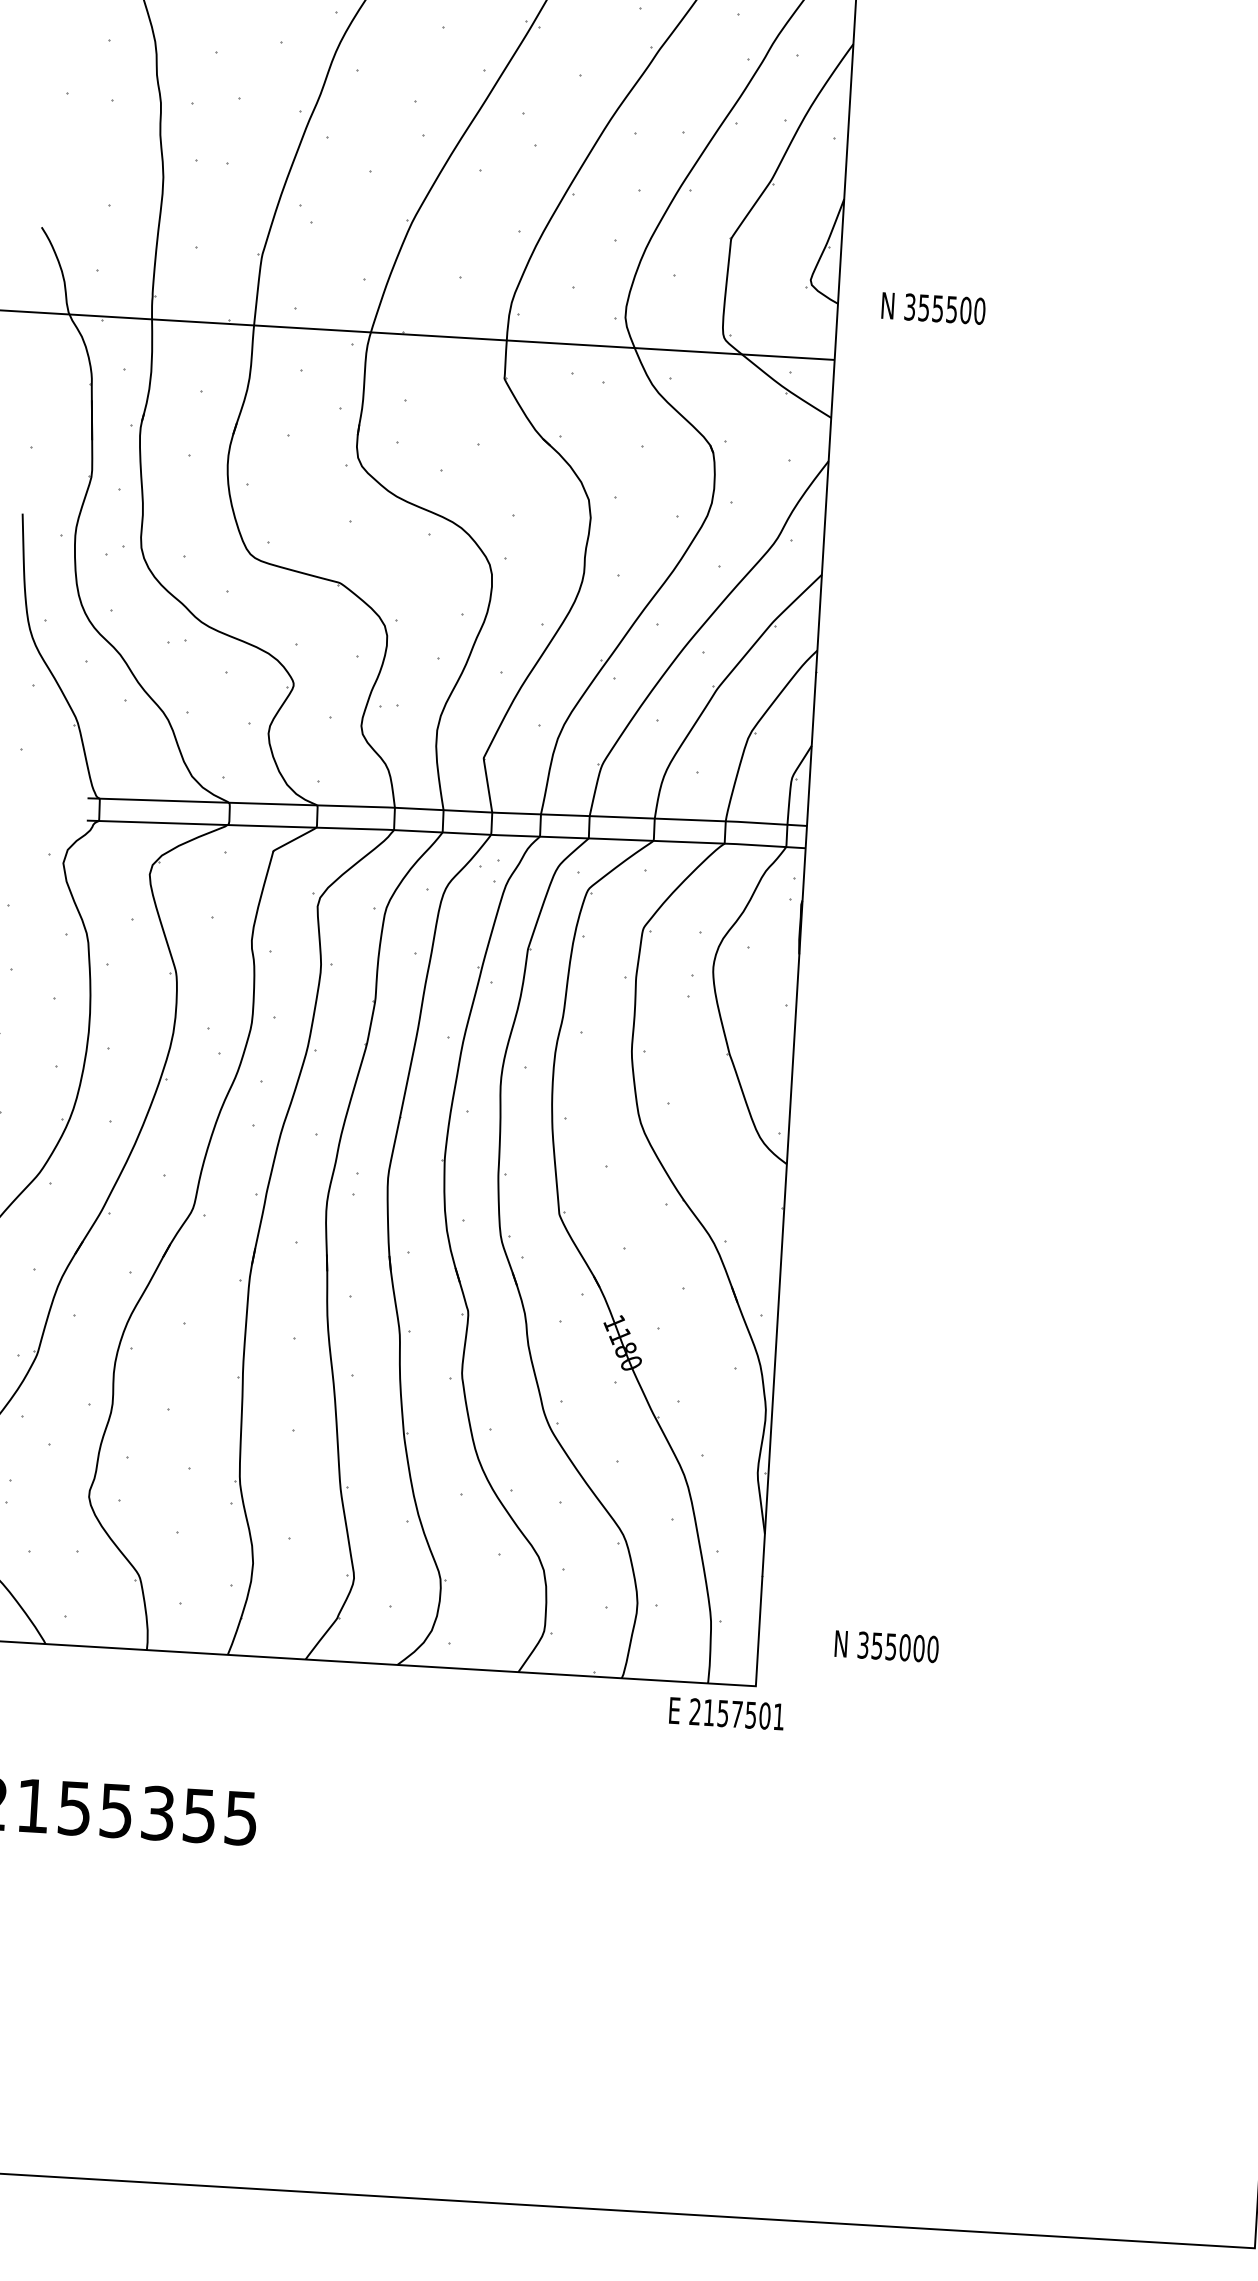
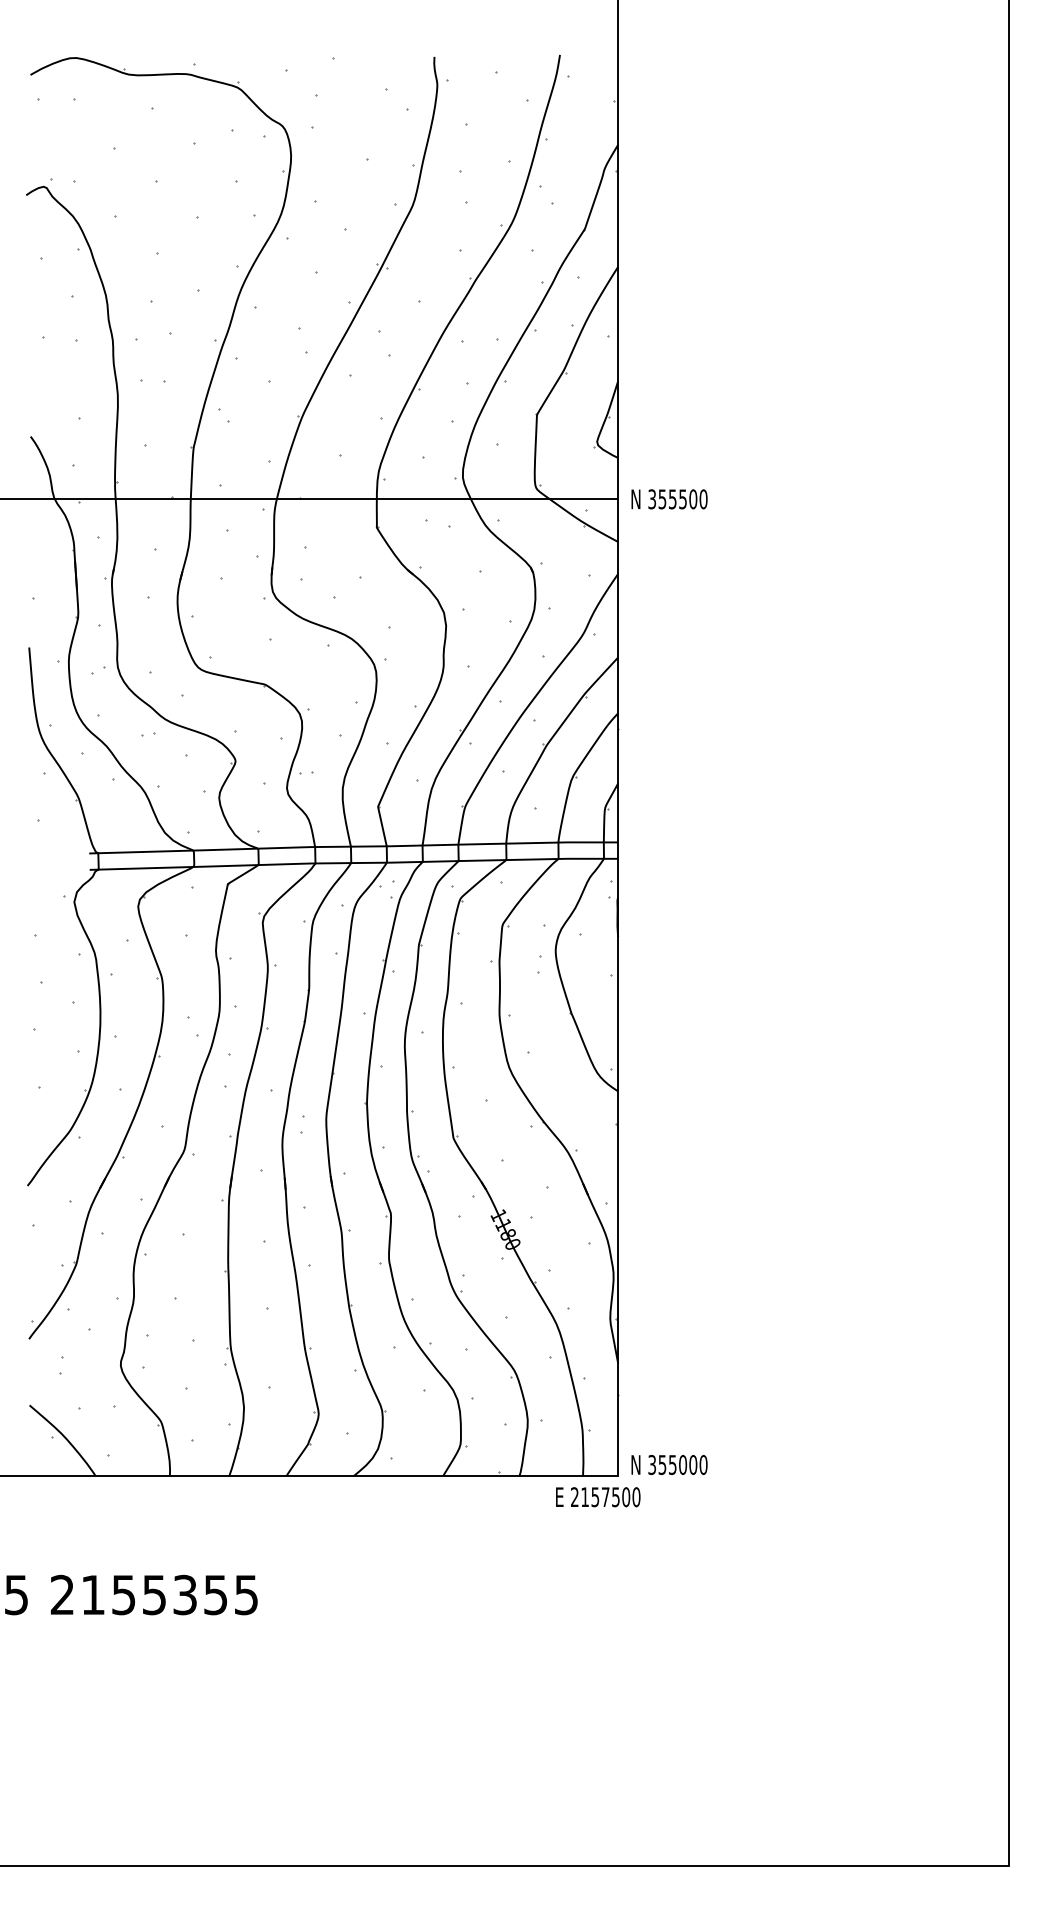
text: (933, 308) -> (669, 499), moved
text: (886, 1646) -> (669, 1464), moved
text: (778, 1717) -> (636, 1497), 2157501 -> 2157500

